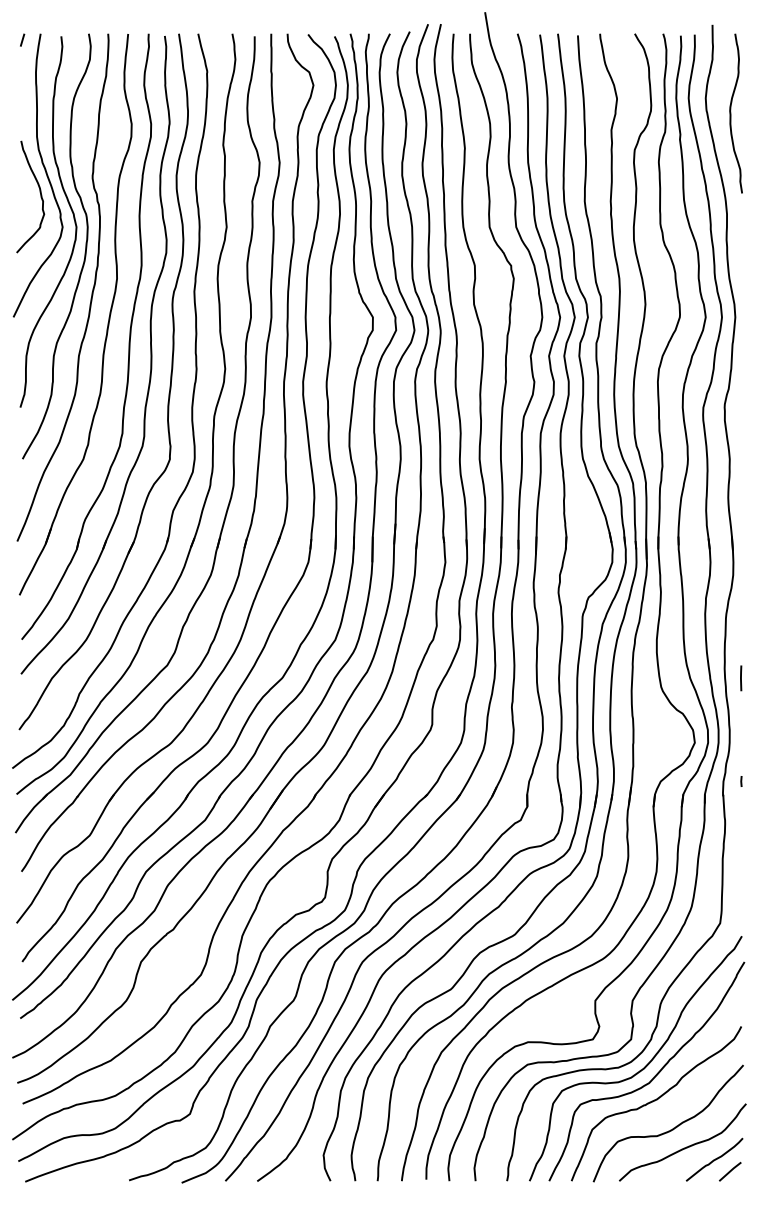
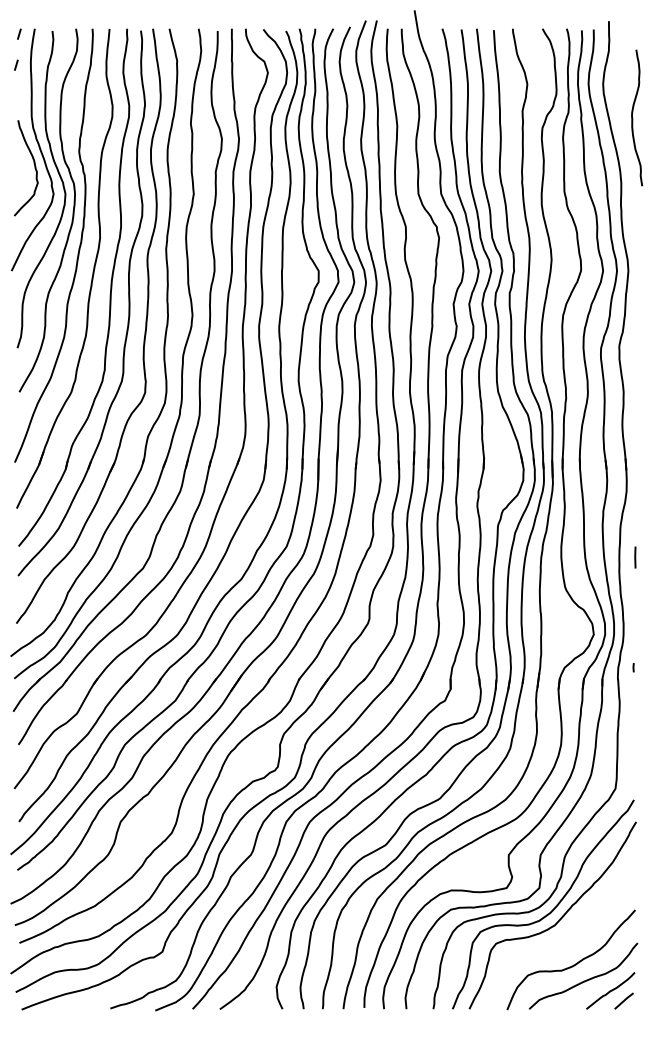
line: (19, 75) -> (16, 64), added
curve: (731, 114) -> (633, 118), moved
line: (741, 678) -> (635, 557), moved
curve: (654, 1101) -> (559, 941), removed

